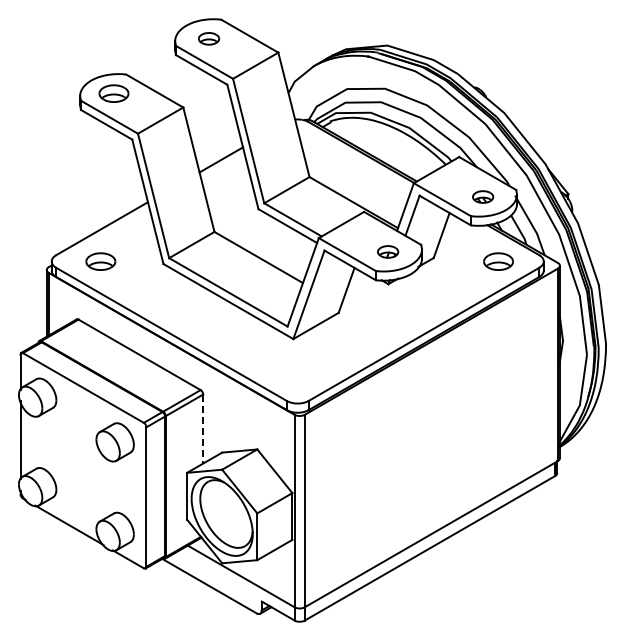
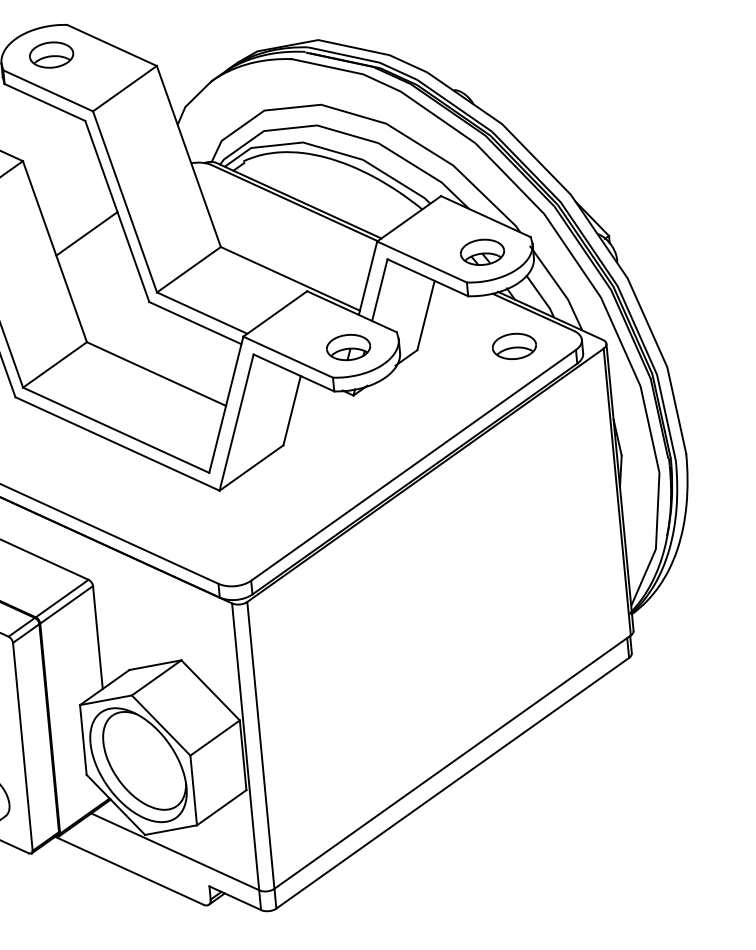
part: (208, 38) -> (50, 54), size x1.43
part: (482, 196) -> (481, 251), size x1.43
part: (387, 251) -> (347, 346), size x1.43
line: (203, 429) -> (98, 638), dashed -> solid

